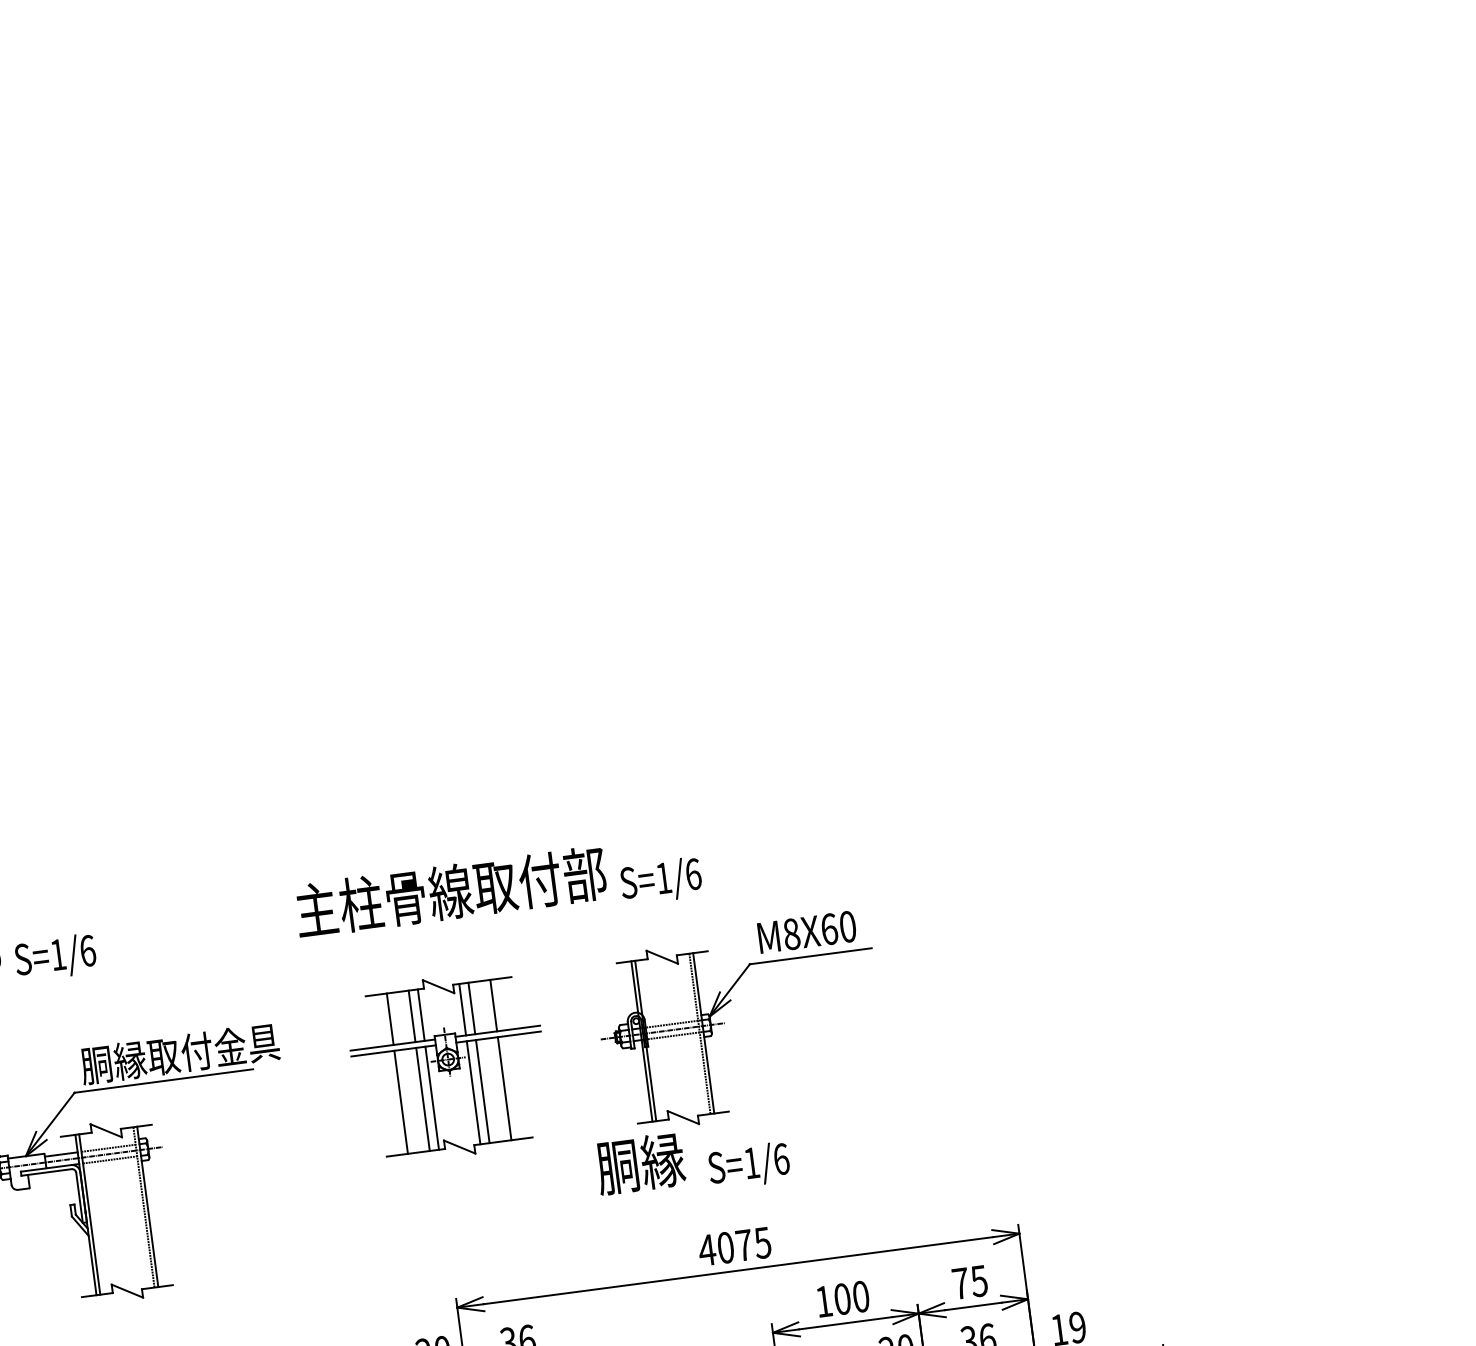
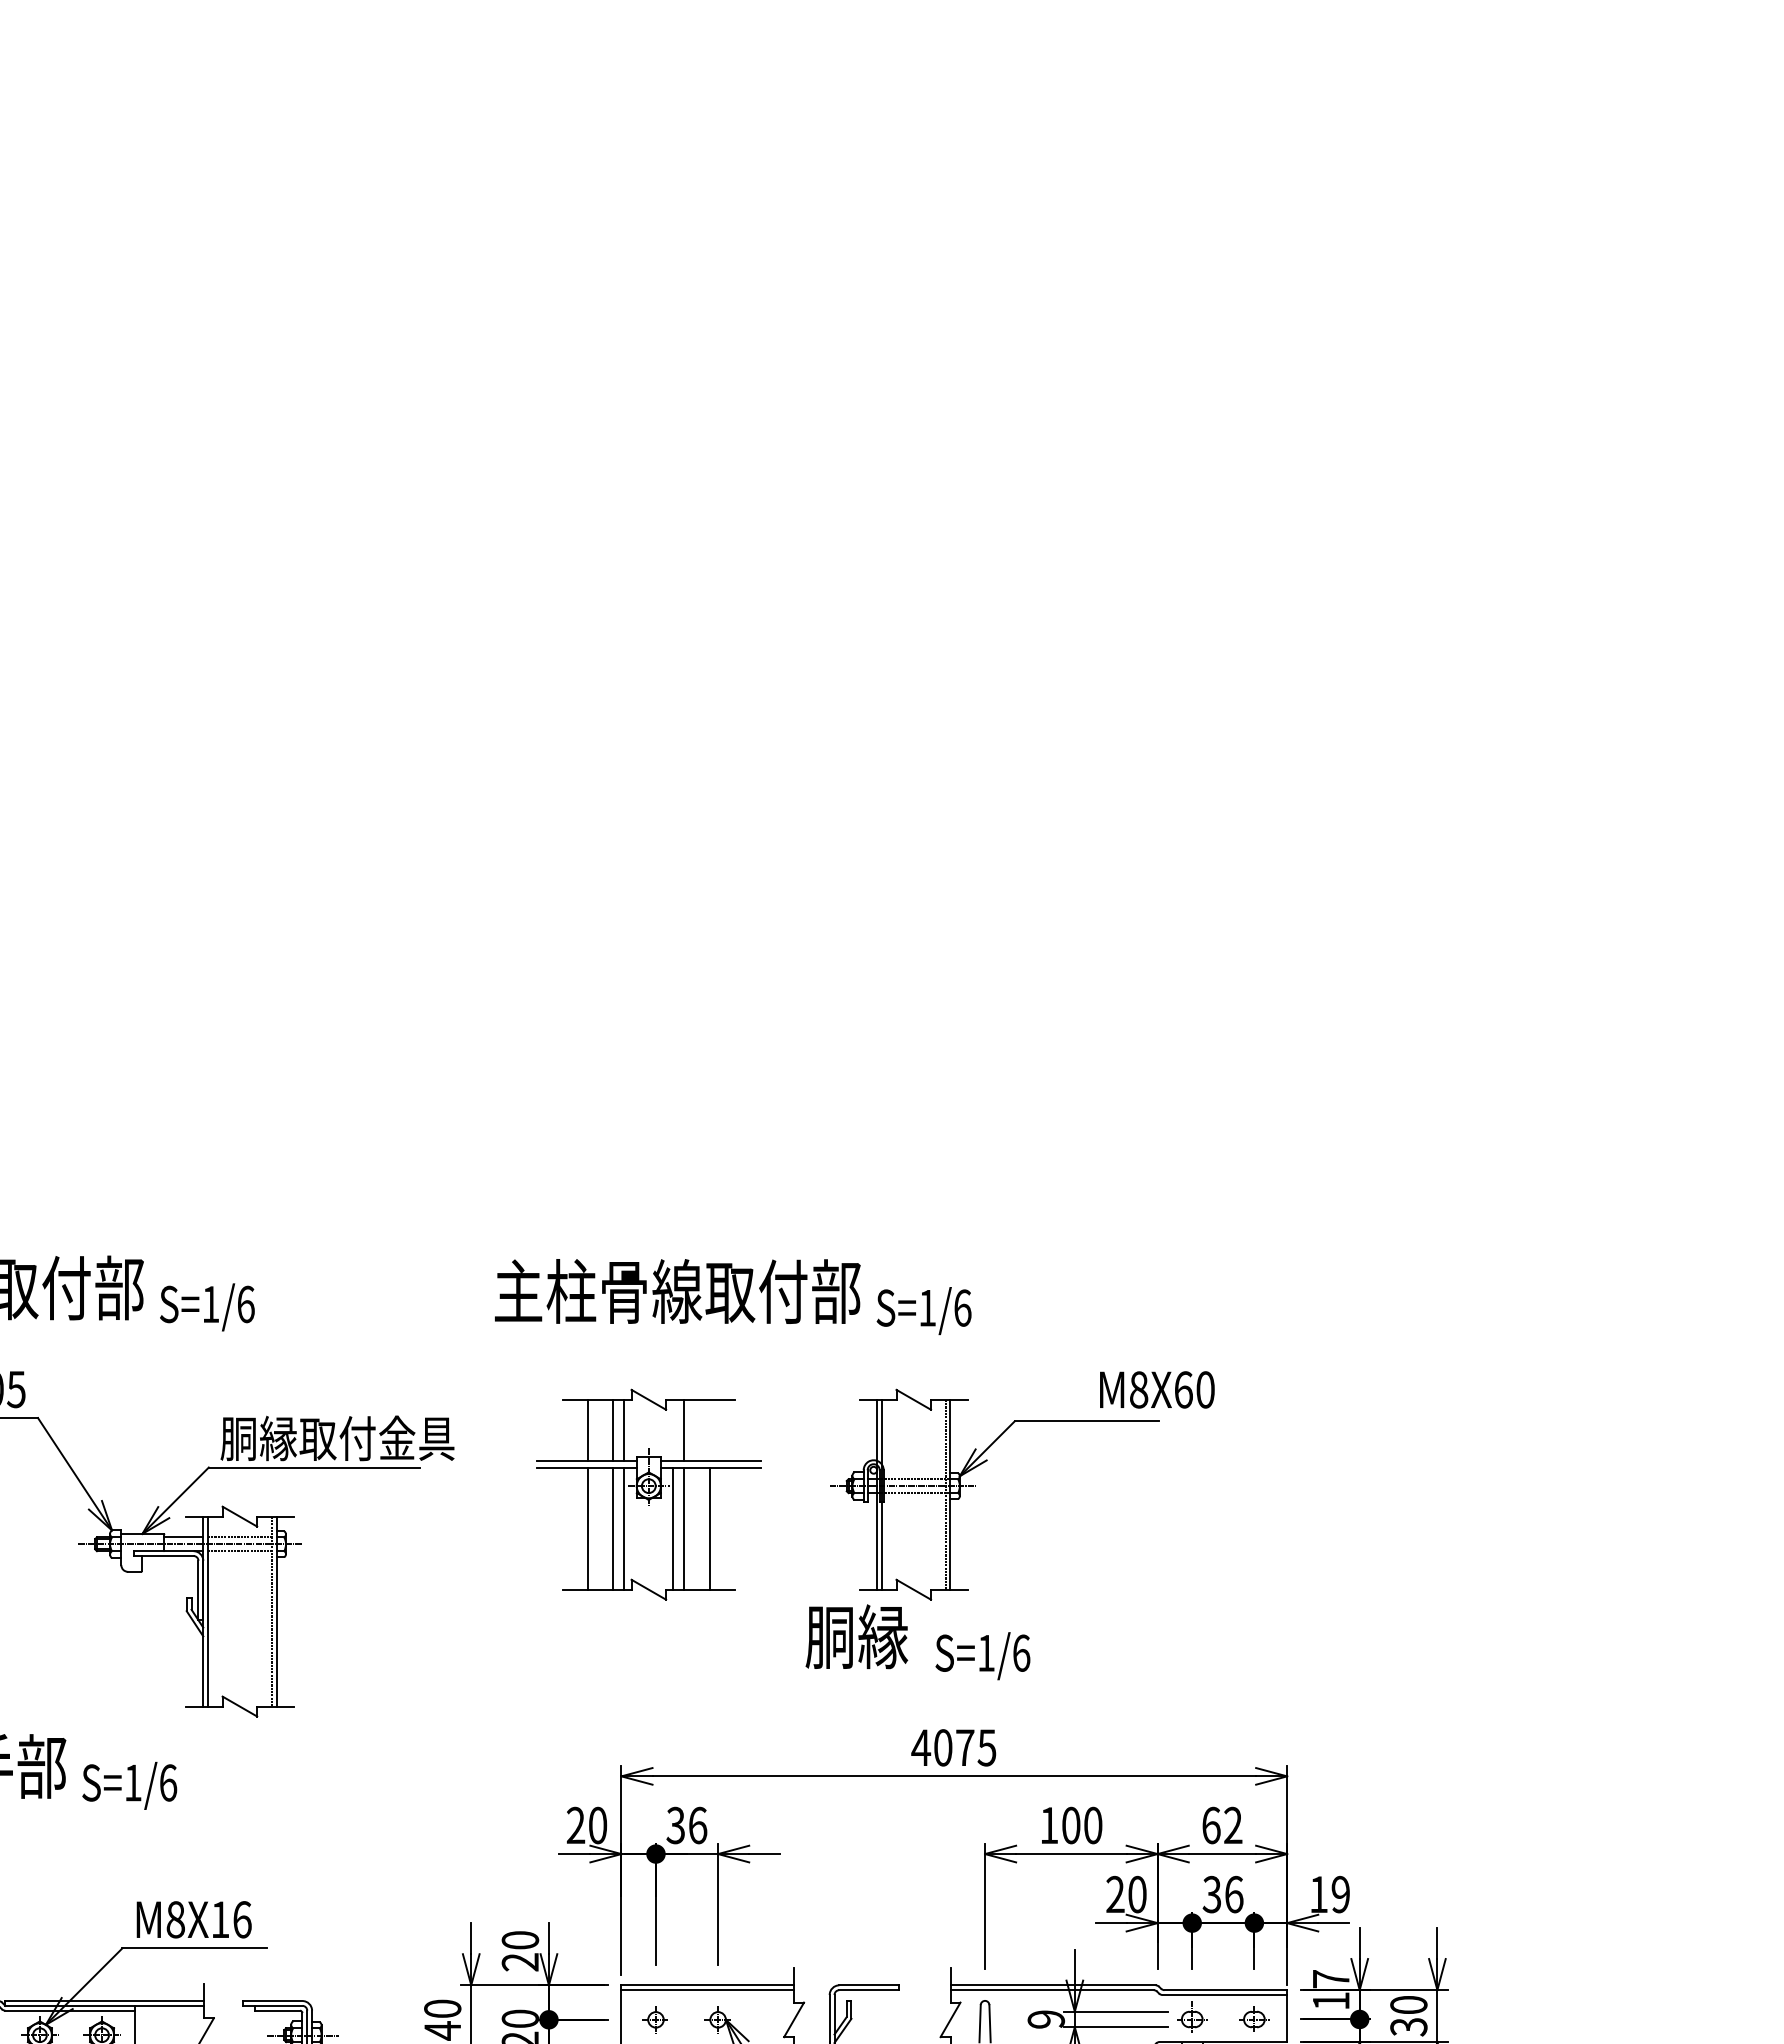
text: (807, 931) -> (1157, 1389), moved
line: (493, 1004) -> (710, 1429), removed
line: (462, 1009) -> (673, 1429), removed
text: (970, 1282) -> (1222, 1825), 75 -> 62

